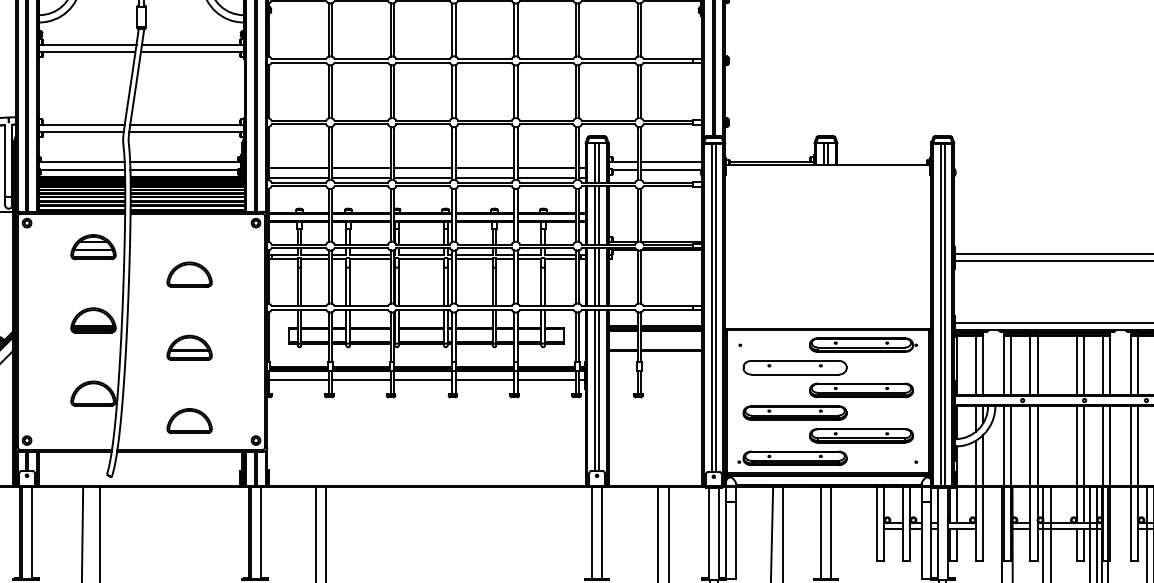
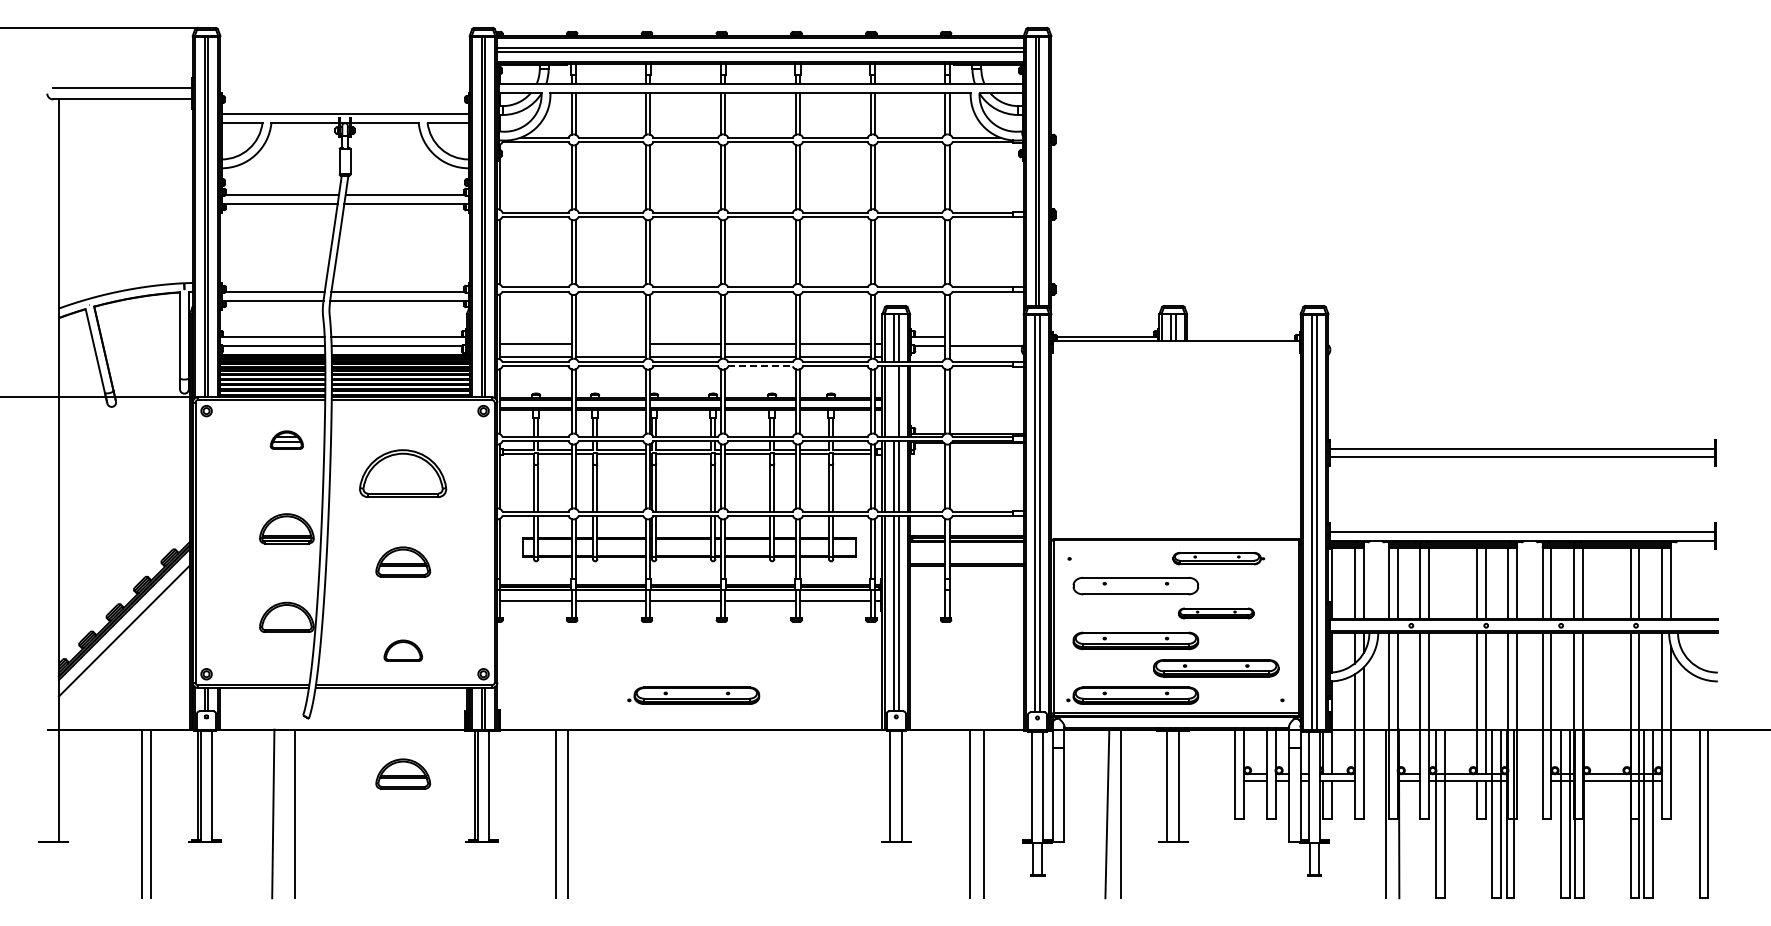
line: (671, 162) -> (986, 337), removed
line: (360, 167) -> (610, 343), removed
line: (485, 186) -> (761, 366), solid -> dashed
line: (595, 215) -> (894, 401), removed
part: (93, 246) -> (286, 439), size x0.6
part: (189, 273) -> (403, 472), size x1.6
part: (863, 344) -> (1218, 558), size x0.7
part: (861, 390) -> (1216, 613), size x0.6
part: (189, 420) -> (403, 650), size x0.7
part: (429, 458) -> (693, 695), added
part: (189, 522) -> (403, 773), added

